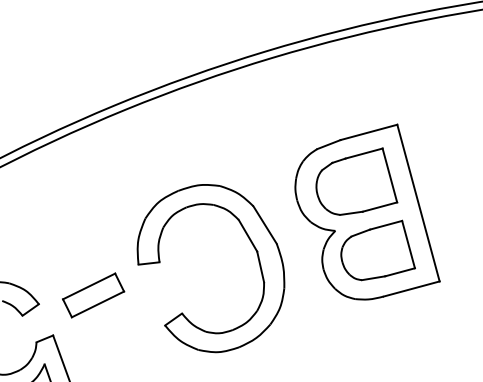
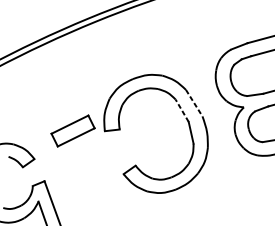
line: (265, 225) -> (194, 103), solid -> dashed
line: (247, 235) -> (181, 110), solid -> dashed
part: (93, 295) -> (73, 131), moved

